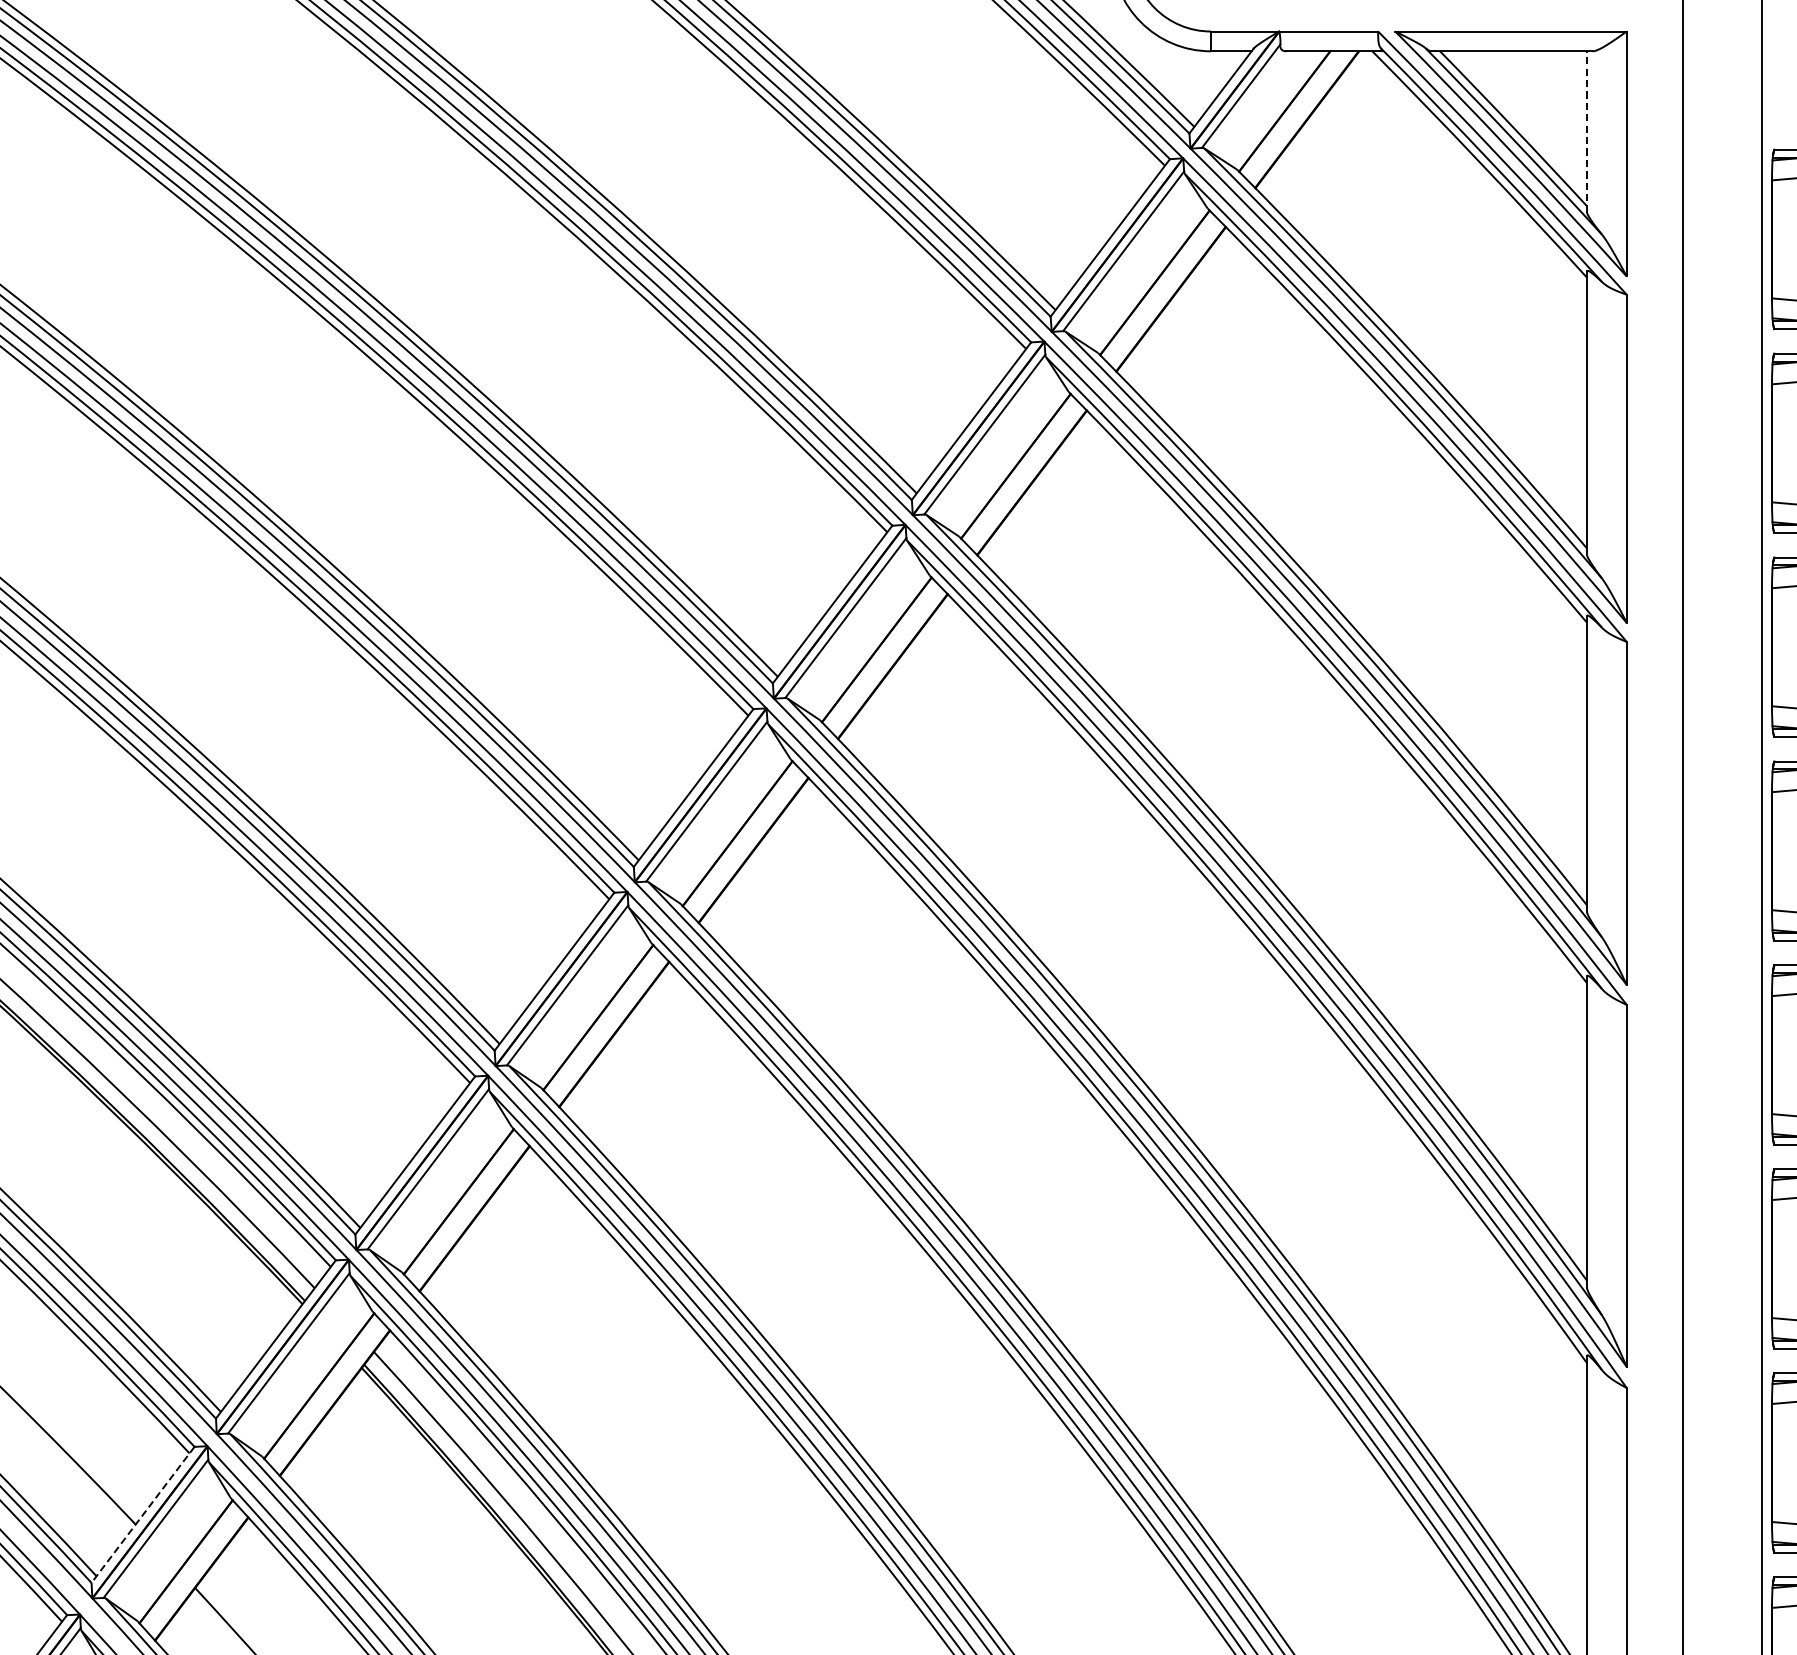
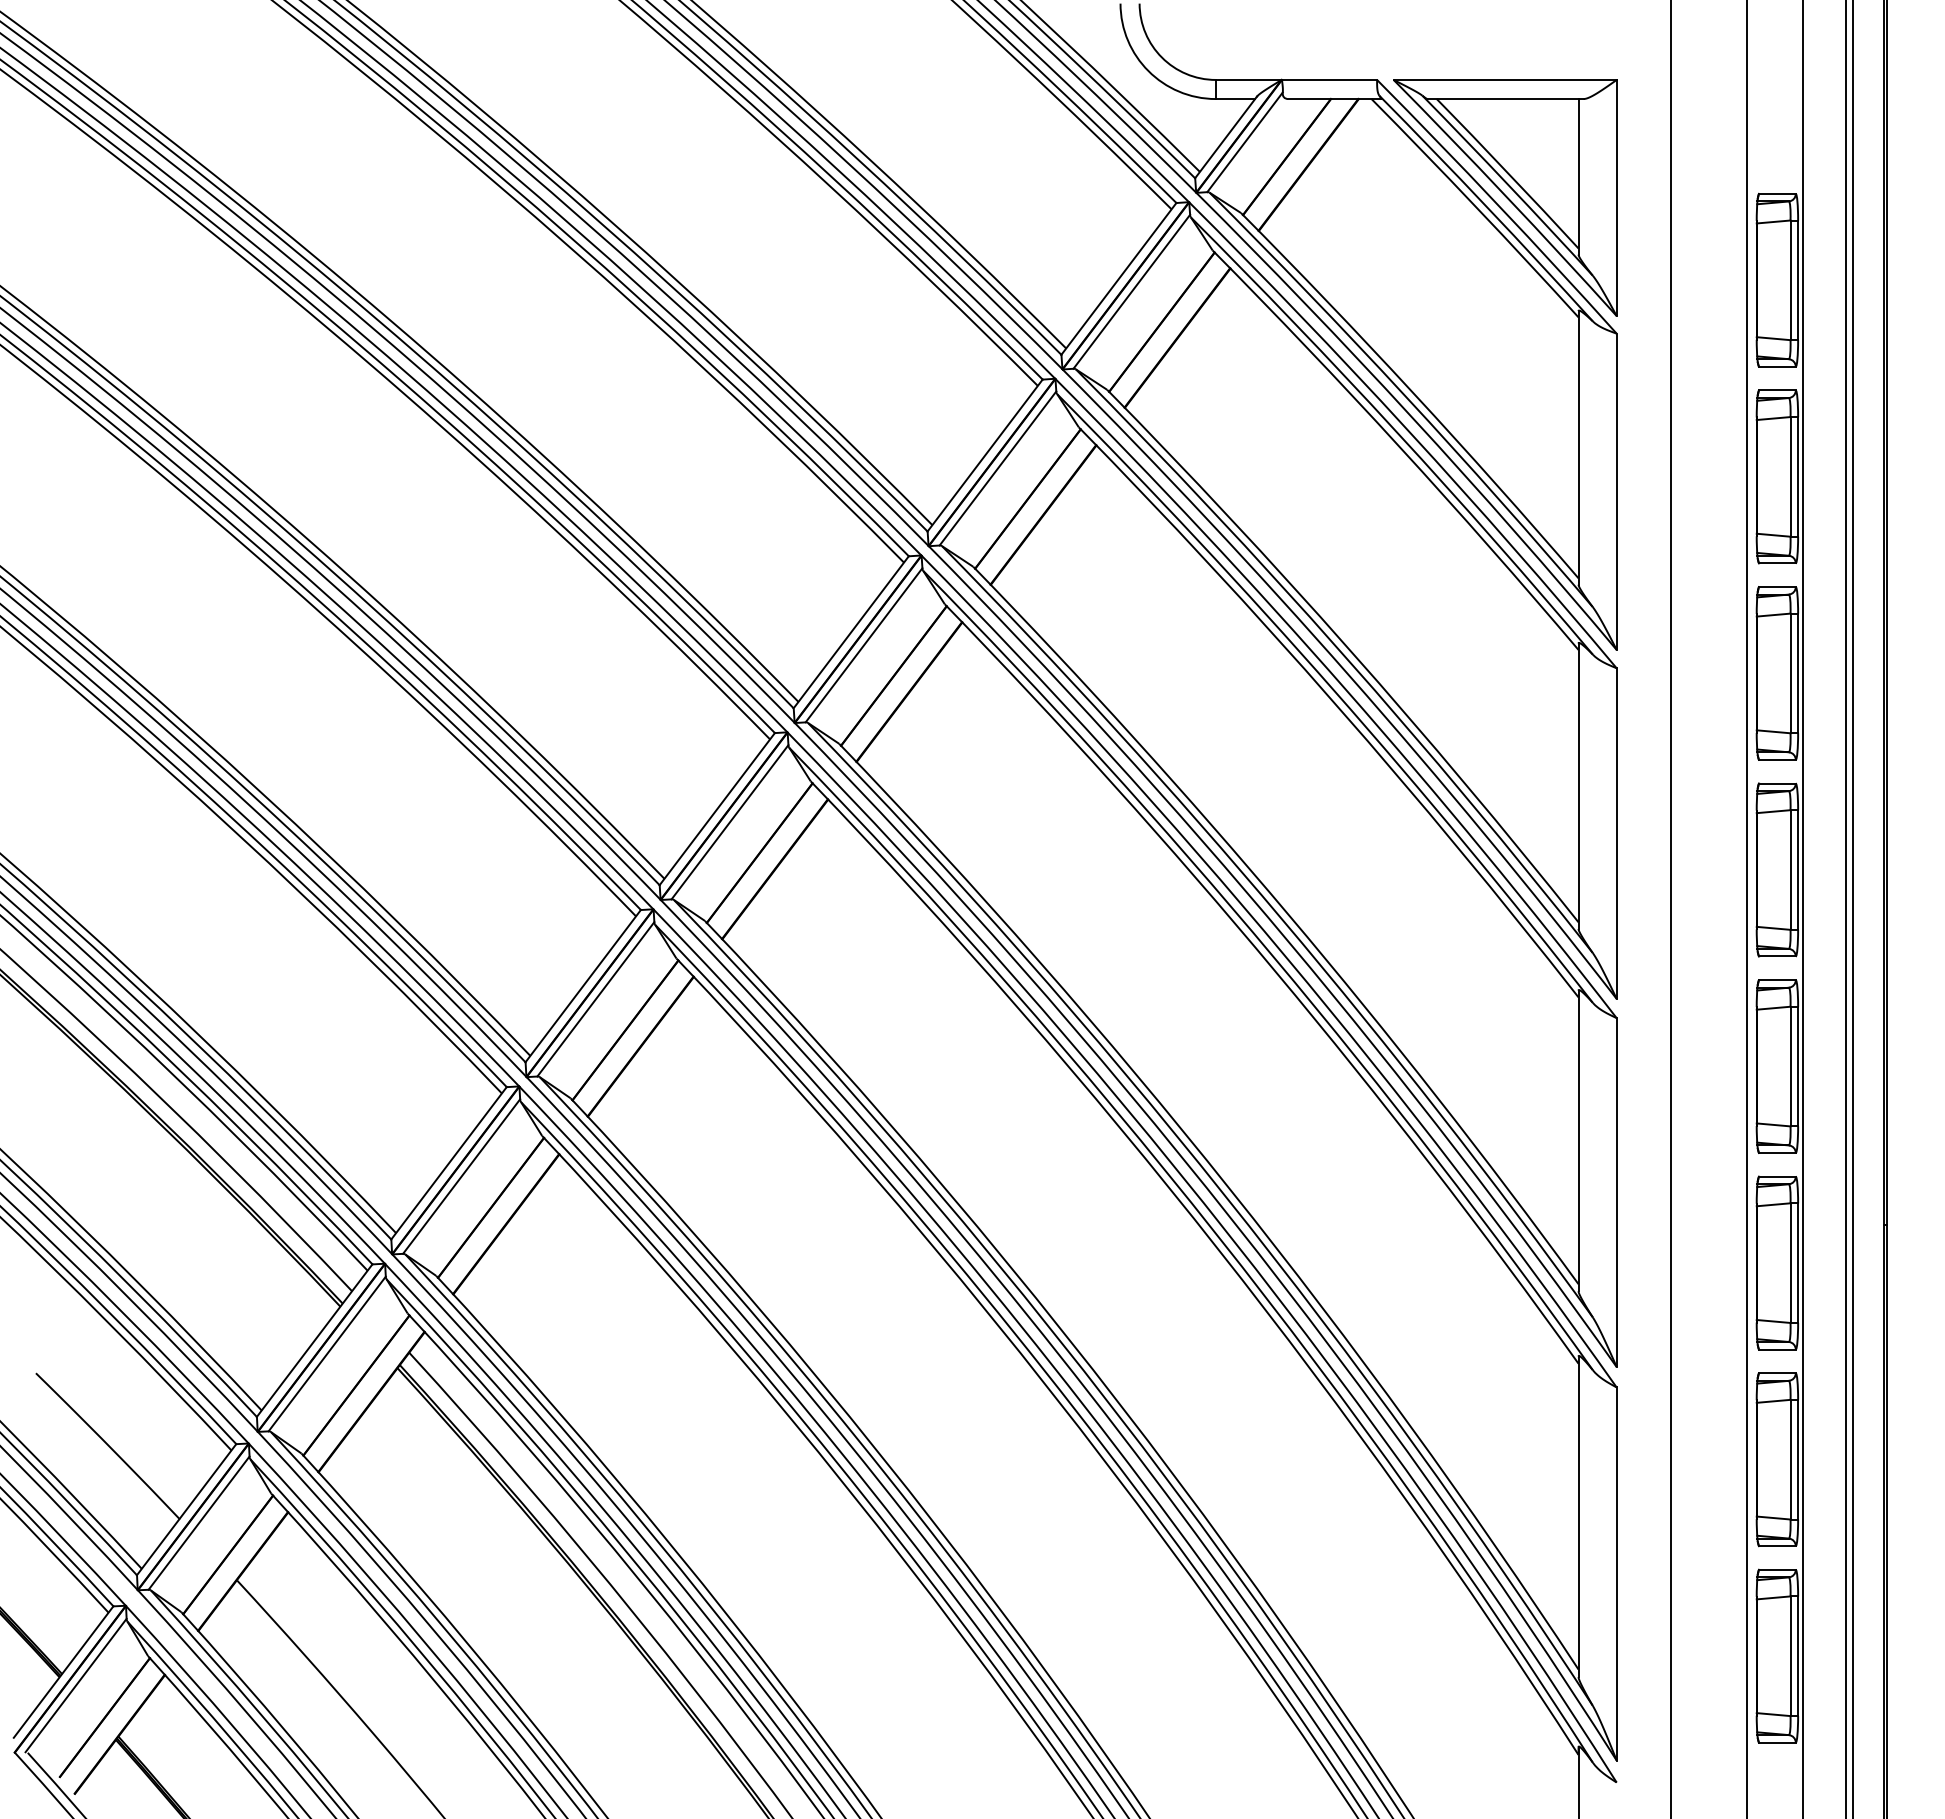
line: (1587, 131) -> (1578, 176), dashed -> solid
line: (142, 1515) -> (186, 1510), dashed -> solid

